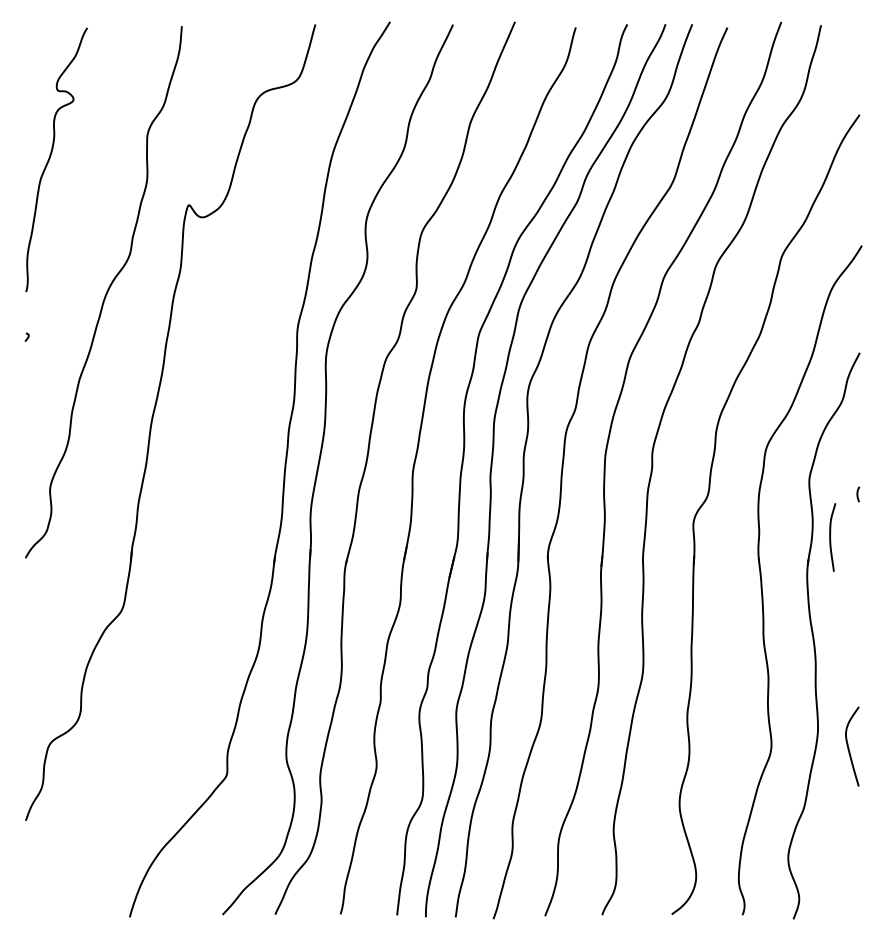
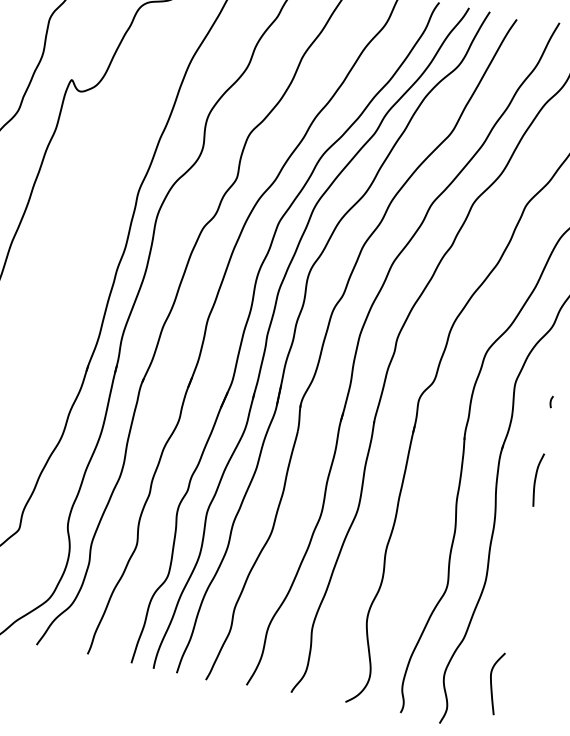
curve: (831, 537) -> (536, 479), moved
curve: (849, 747) -> (492, 683), moved

